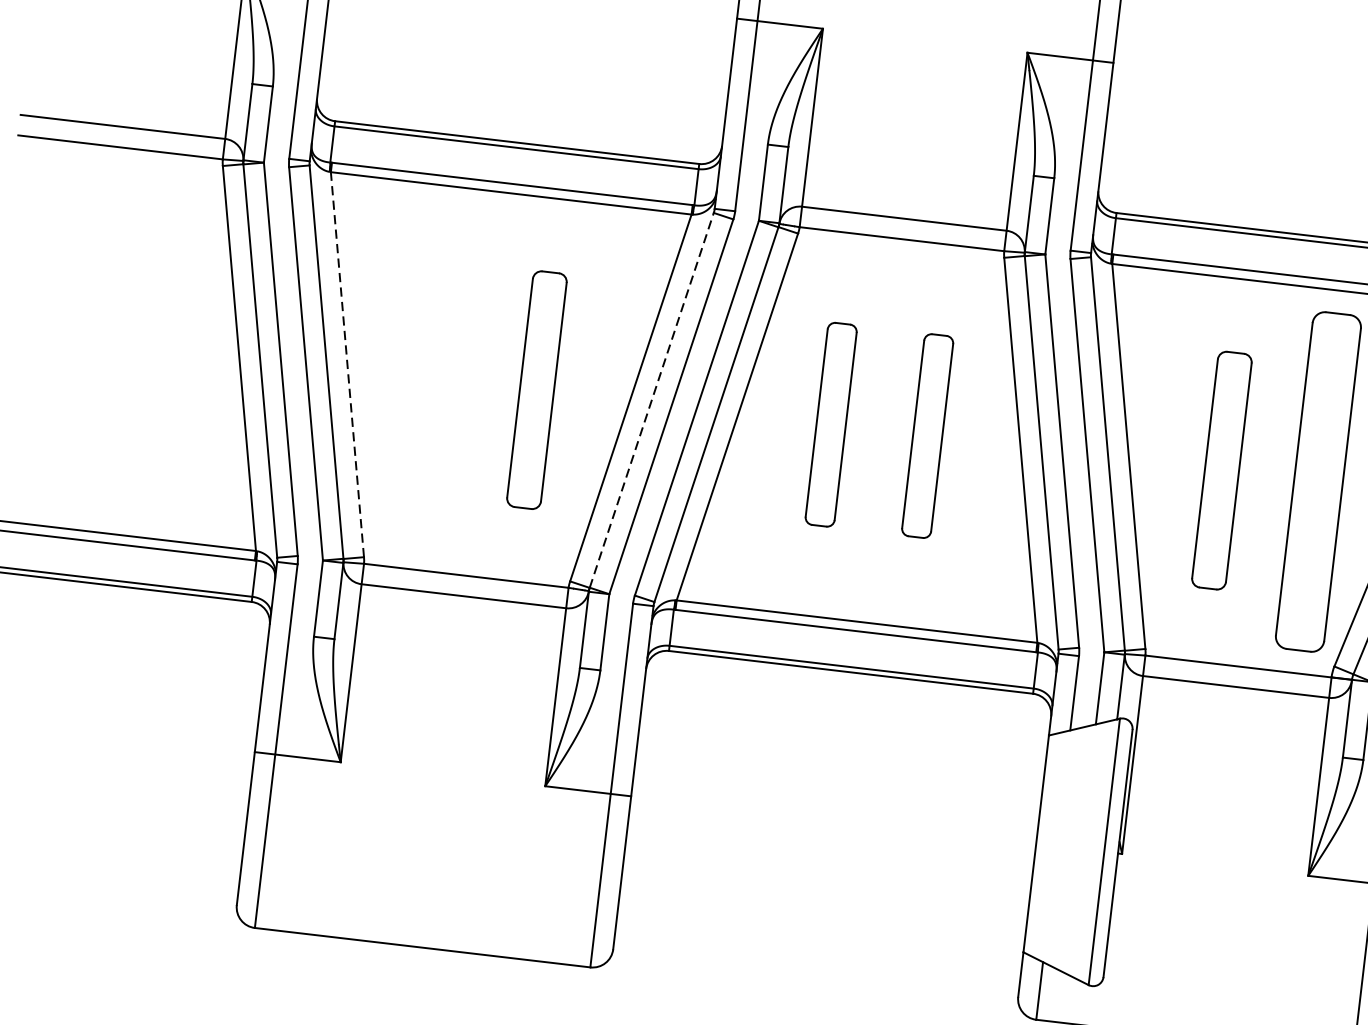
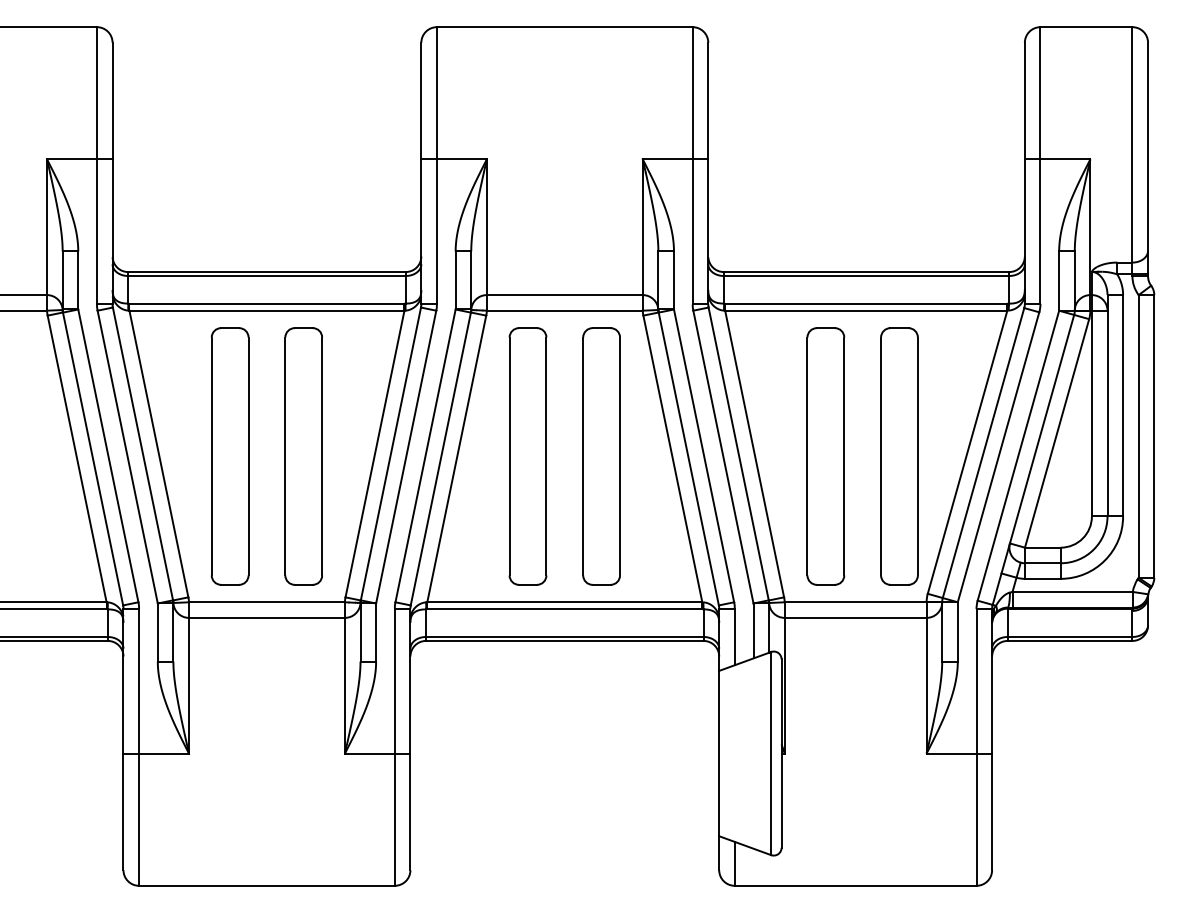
line: (346, 363) -> (158, 453), dashed -> solid
part: (439, 378) -> (229, 456), added
part: (536, 390) -> (303, 456), size x1.43
line: (651, 400) -> (390, 454), dashed -> solid
part: (830, 424) -> (527, 456), size x1.67
part: (927, 436) -> (601, 456), size x1.67
part: (1221, 470) -> (825, 456), size x1.43

